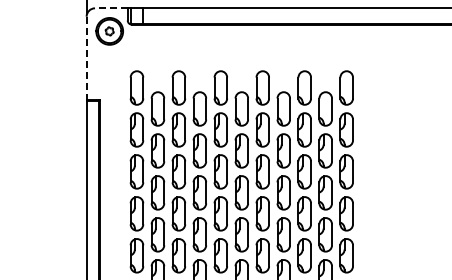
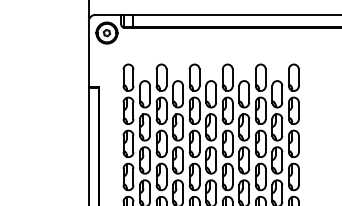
line: (110, 8) -> (107, 15), dashed -> solid
line: (86, 58) -> (88, 54), dashed -> solid

